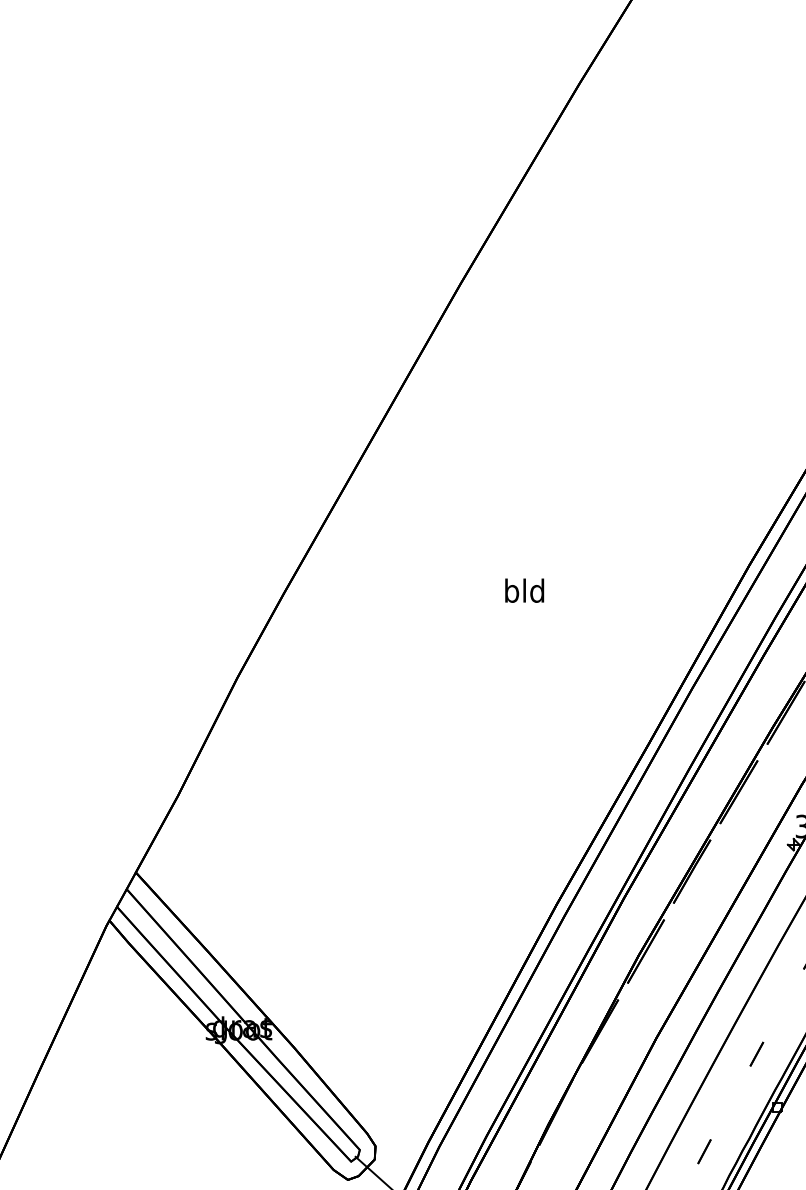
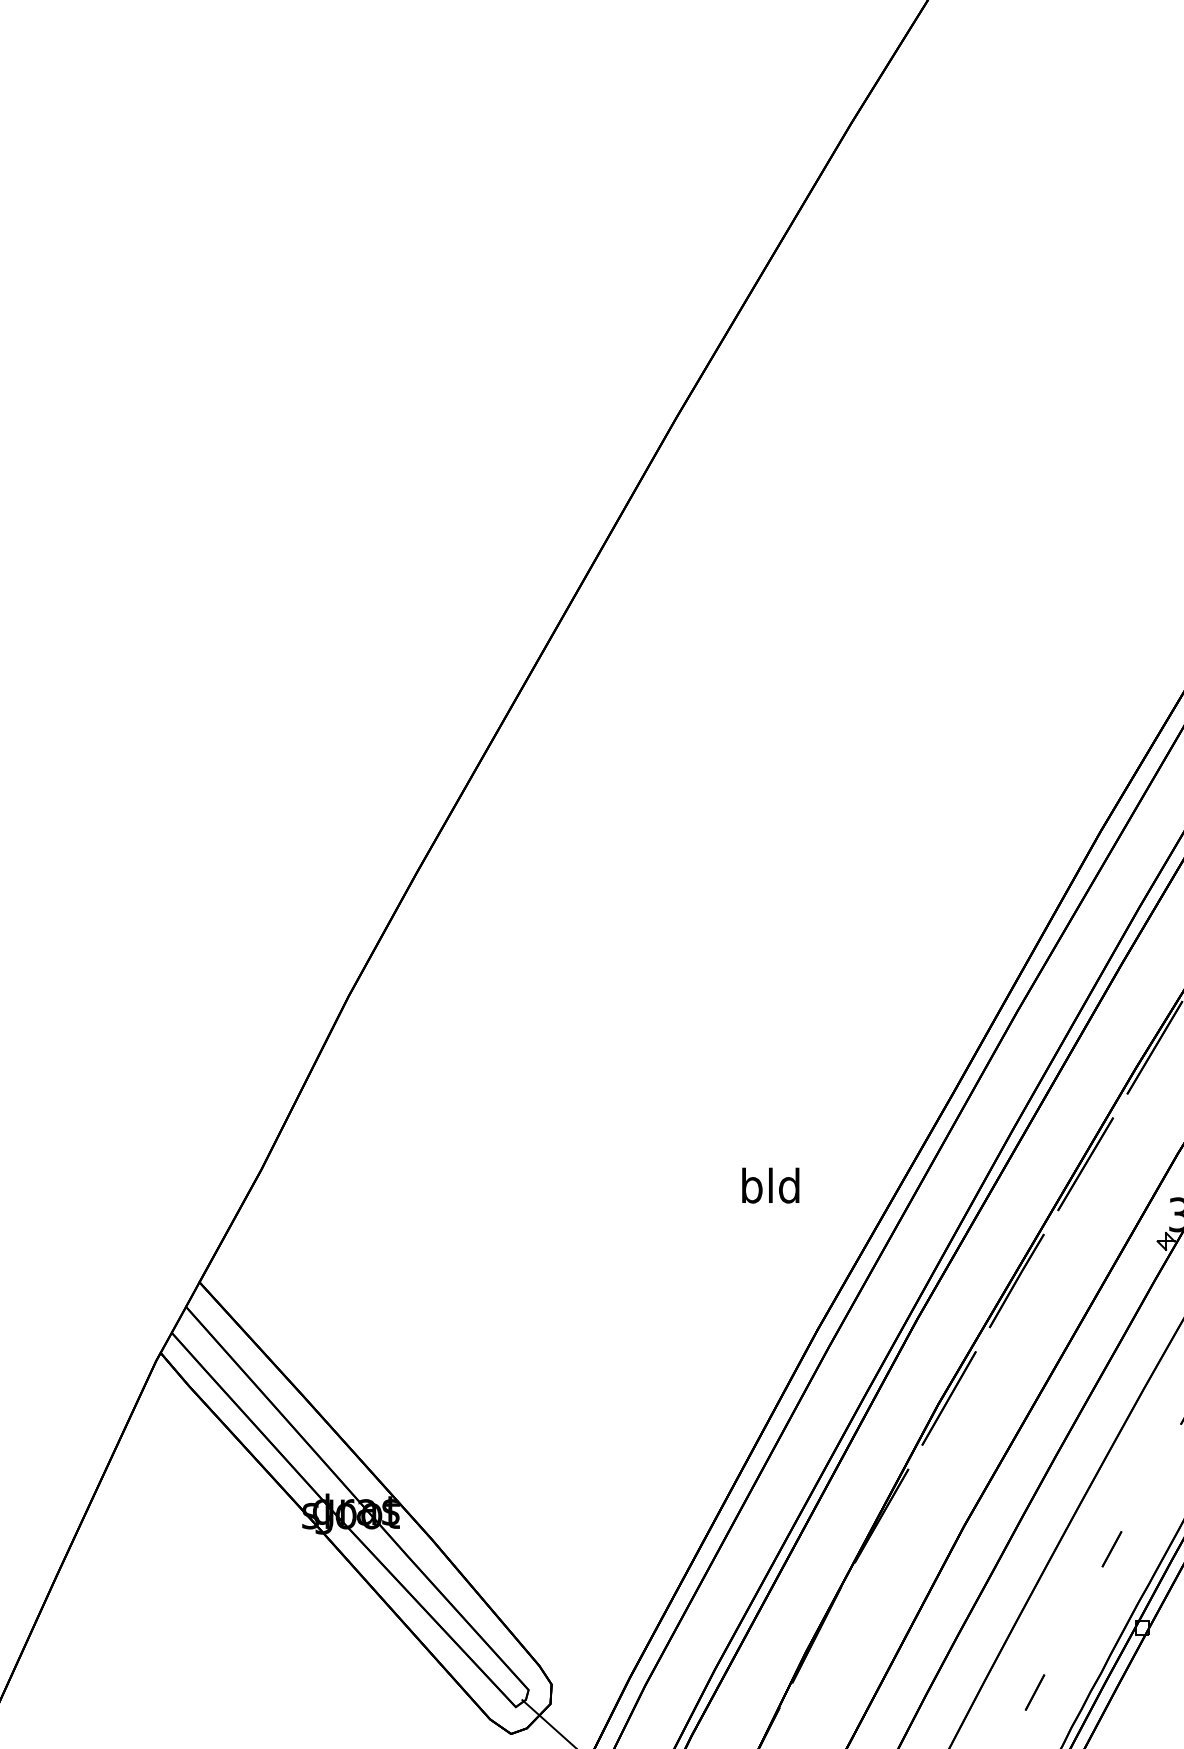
text: (524, 590) -> (770, 1185), moved

